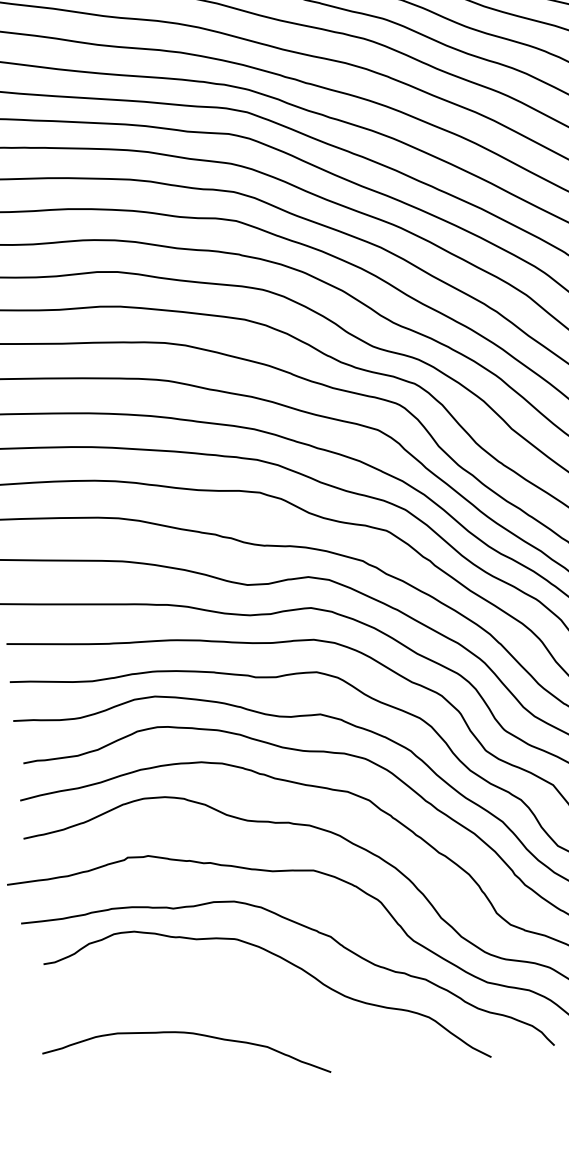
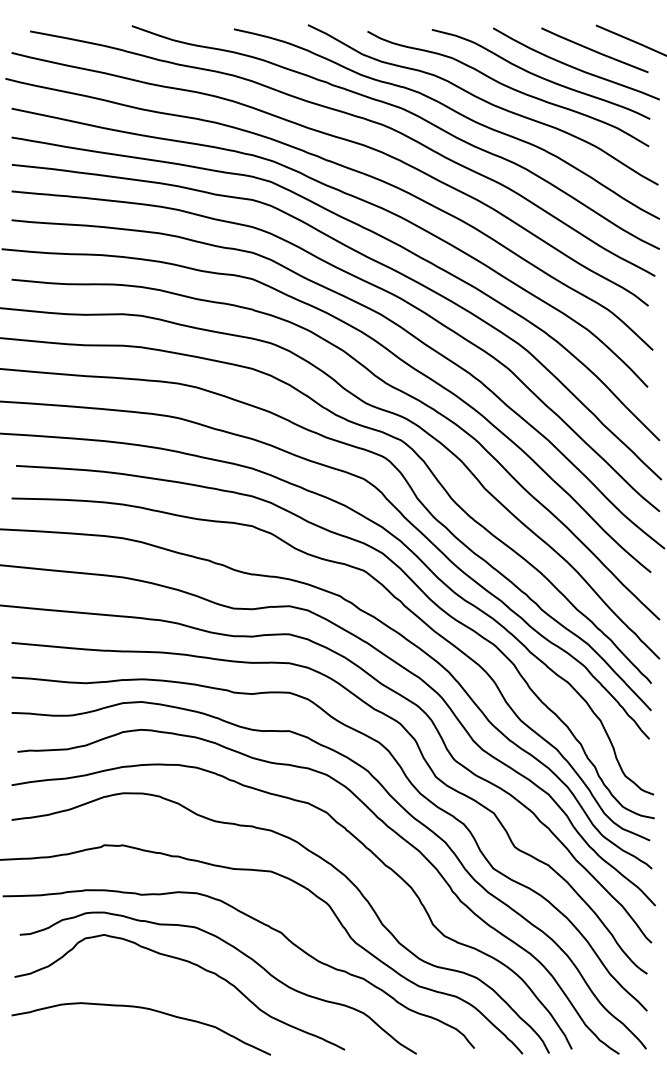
curve: (236, 980) -> (192, 964), added

